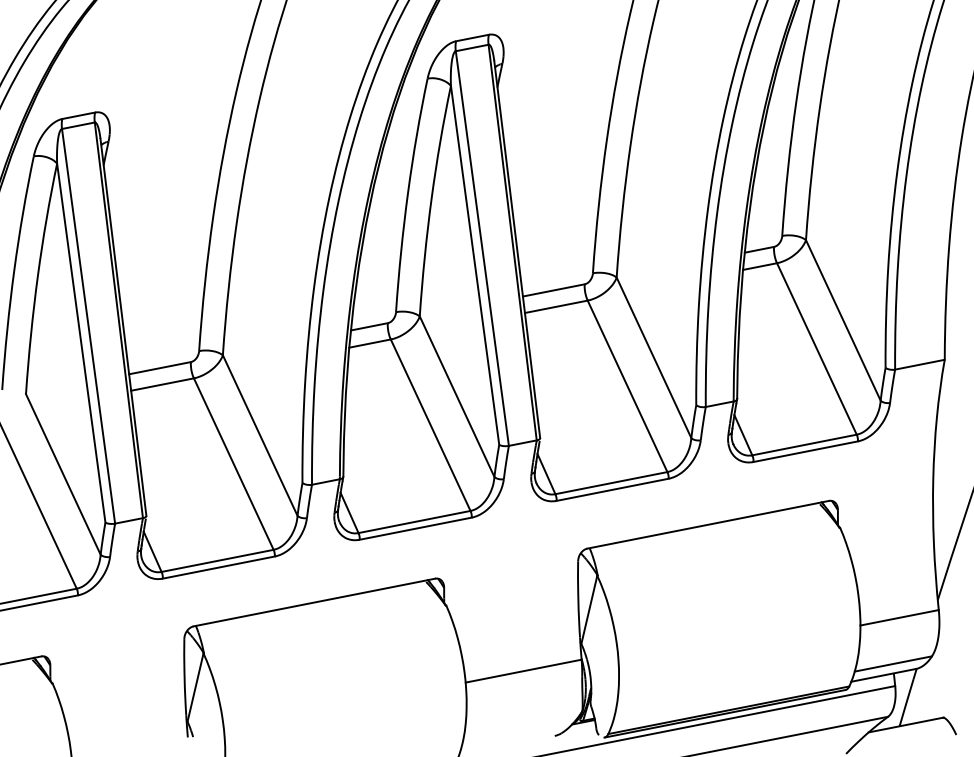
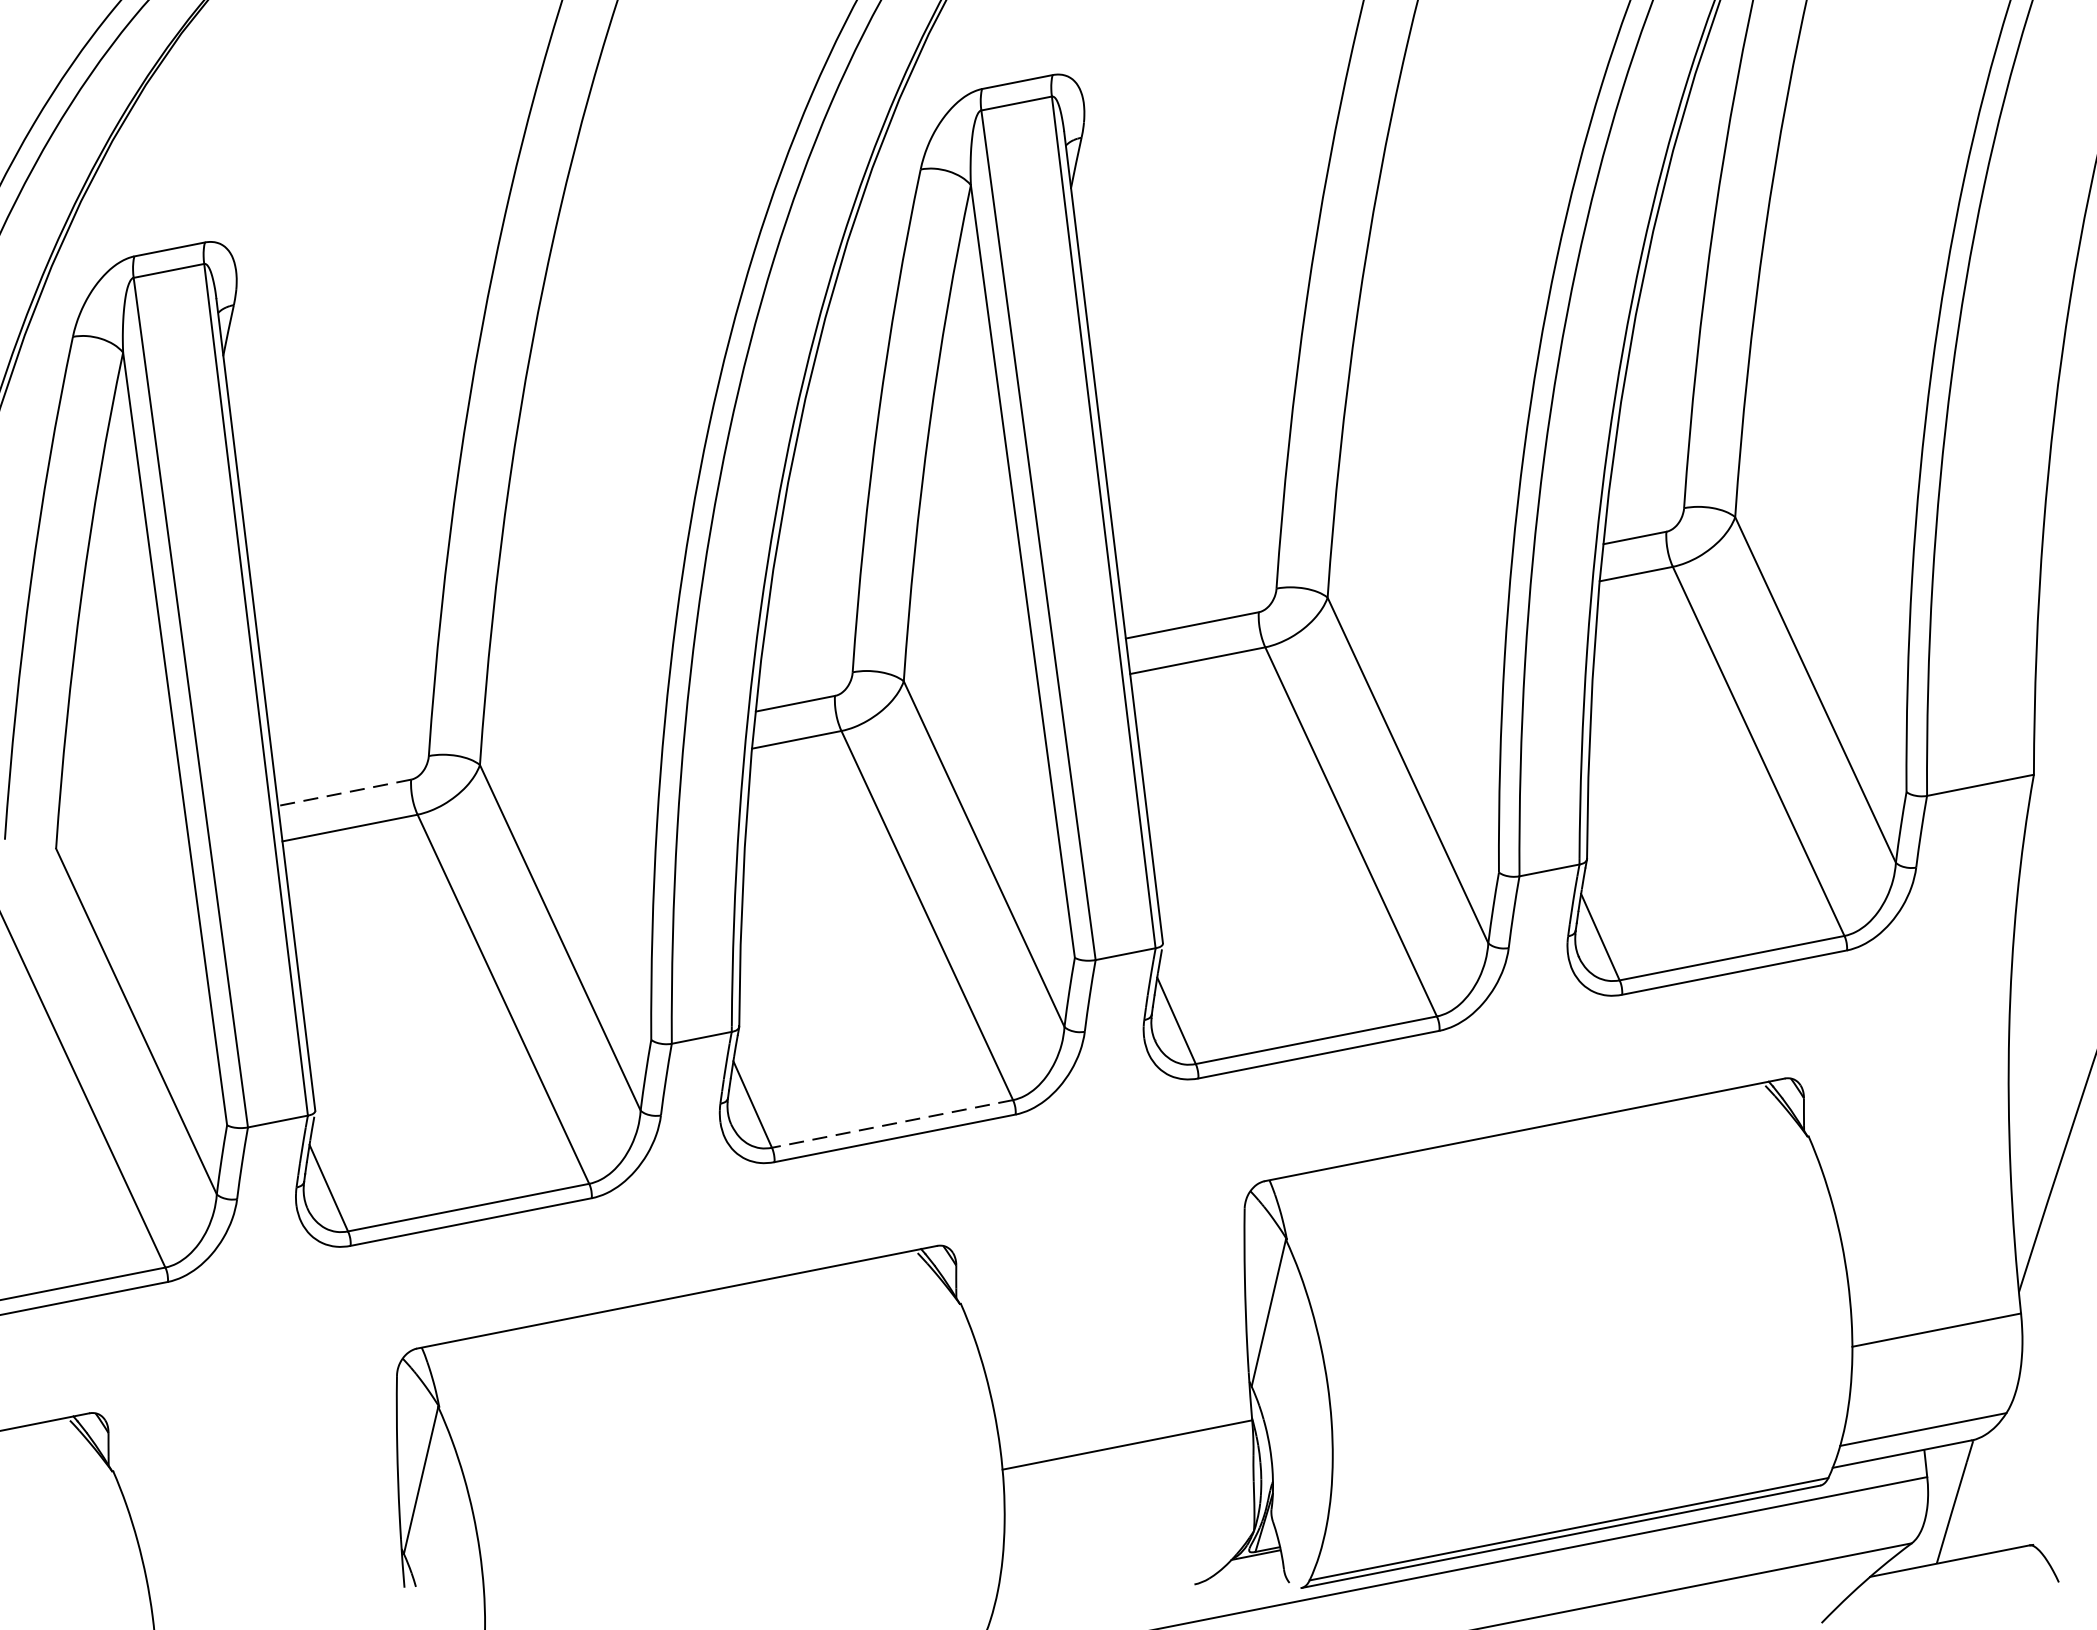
line: (159, 368) -> (343, 793), solid -> dashed
line: (414, 522) -> (892, 1124), solid -> dashed

